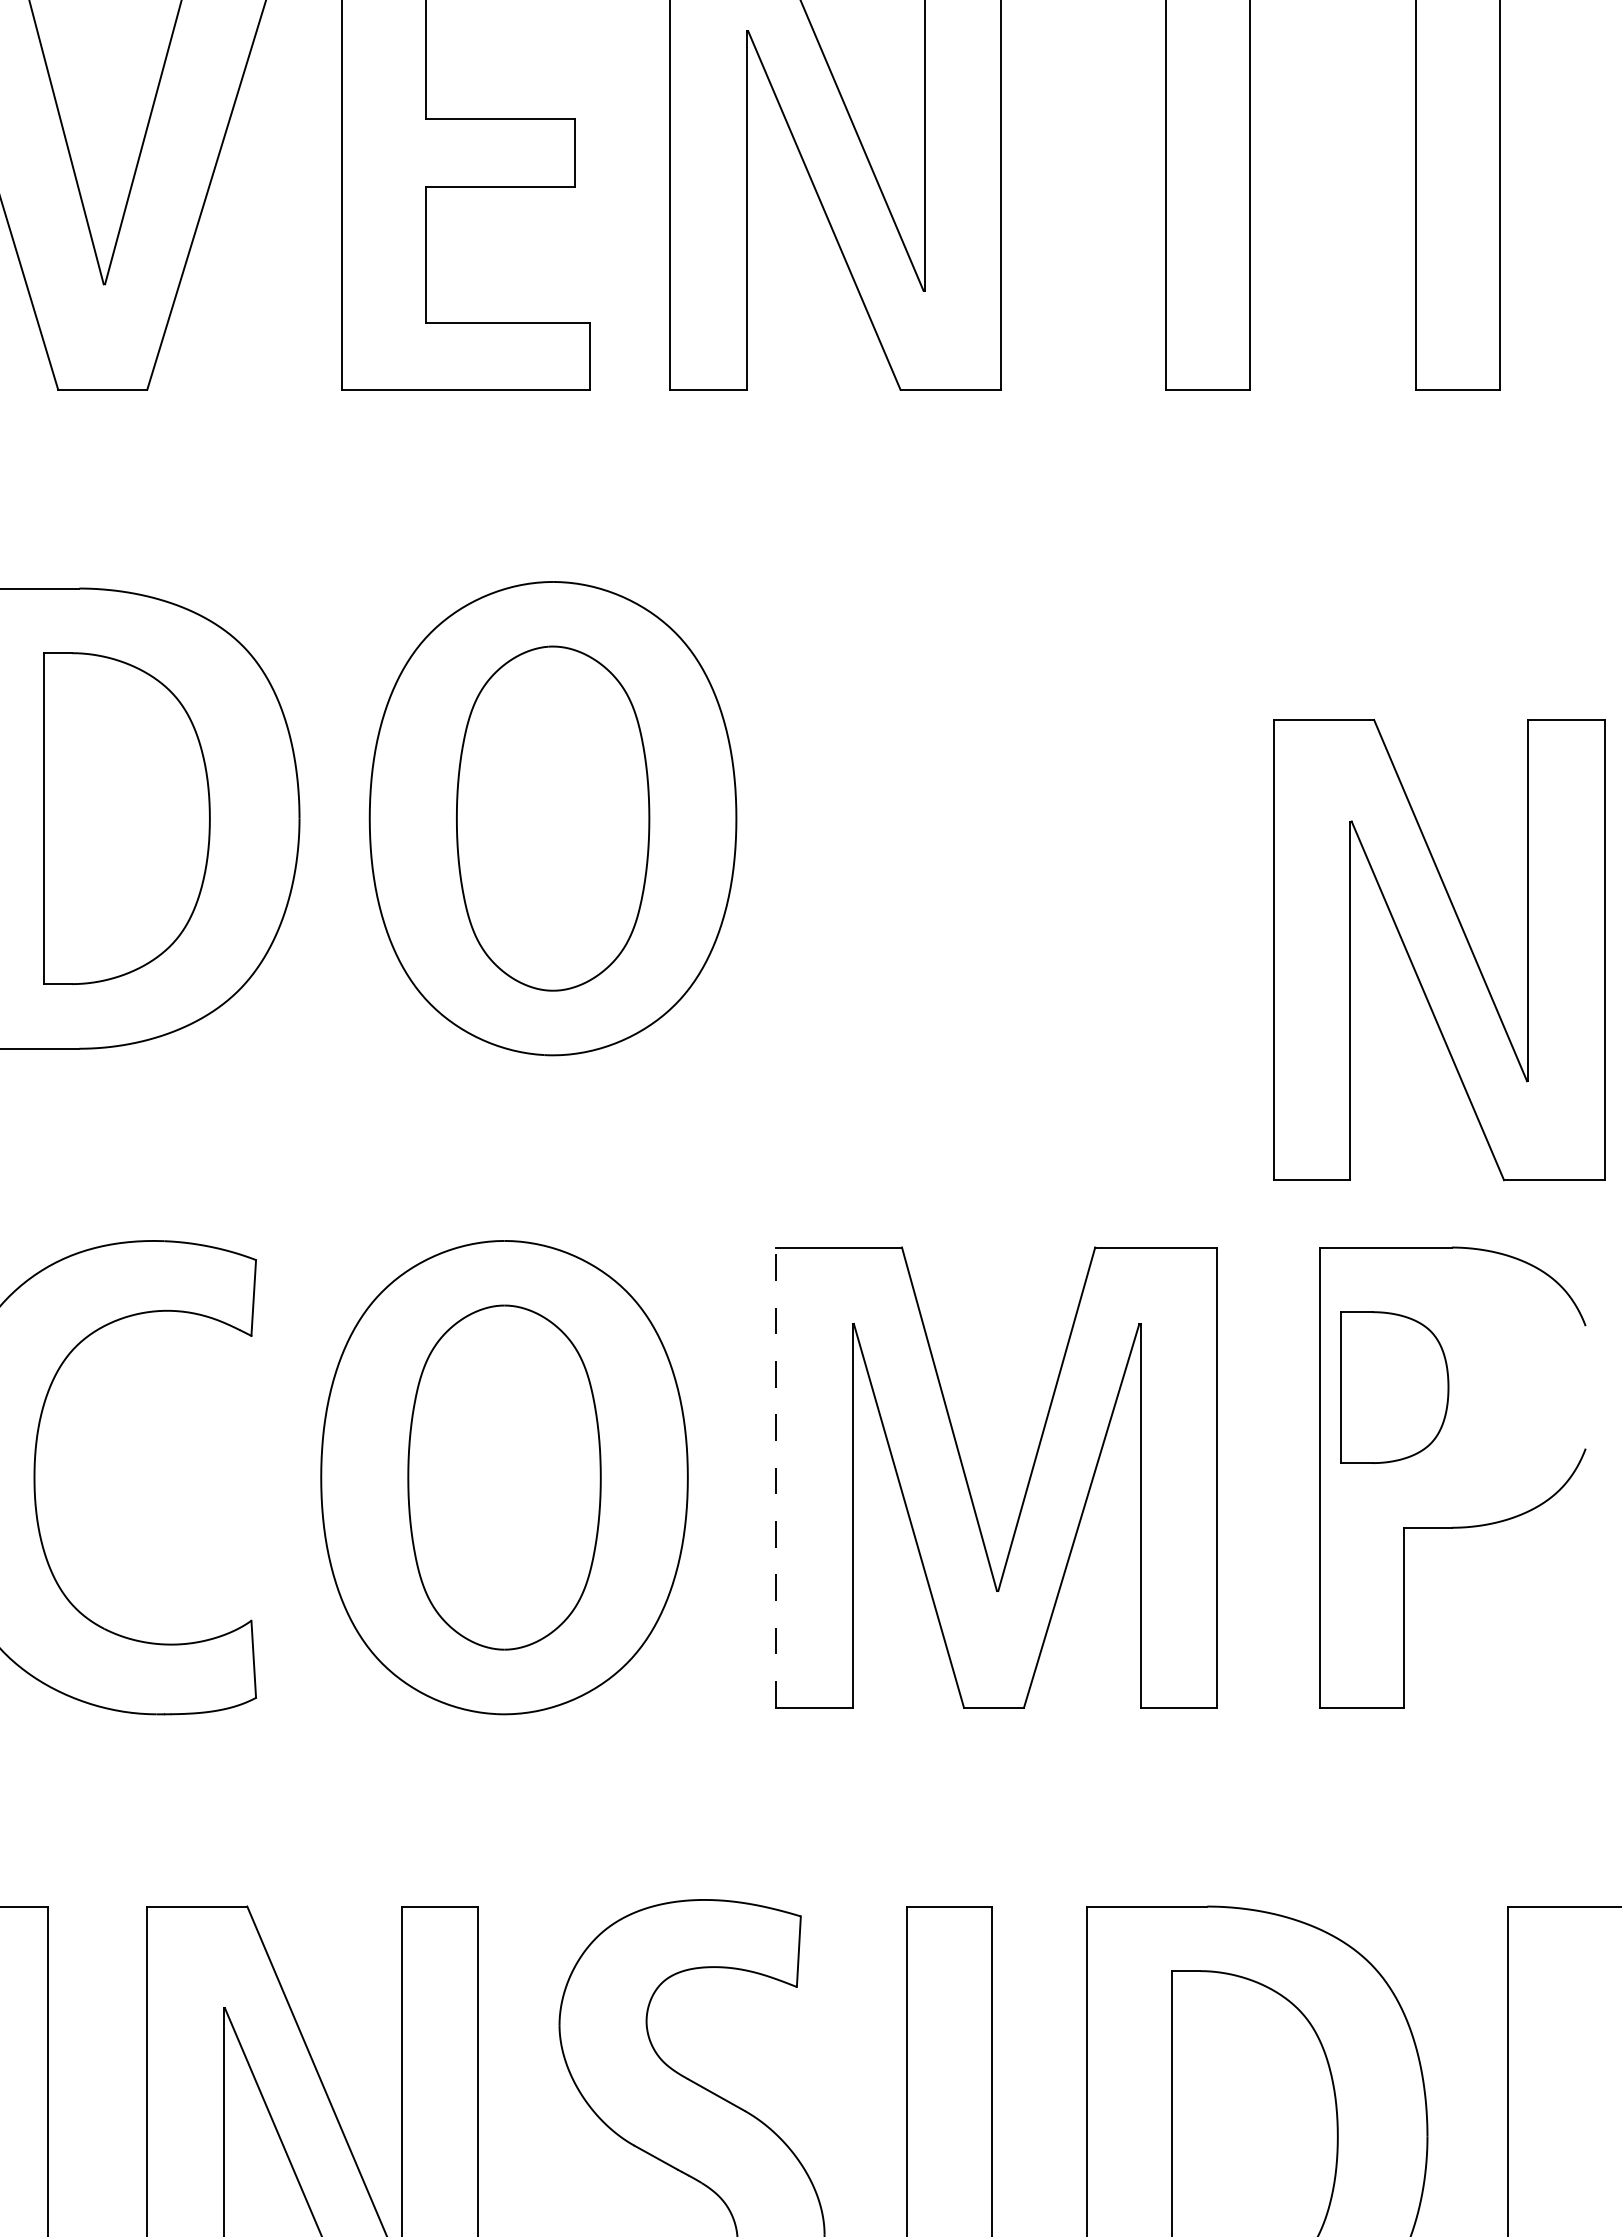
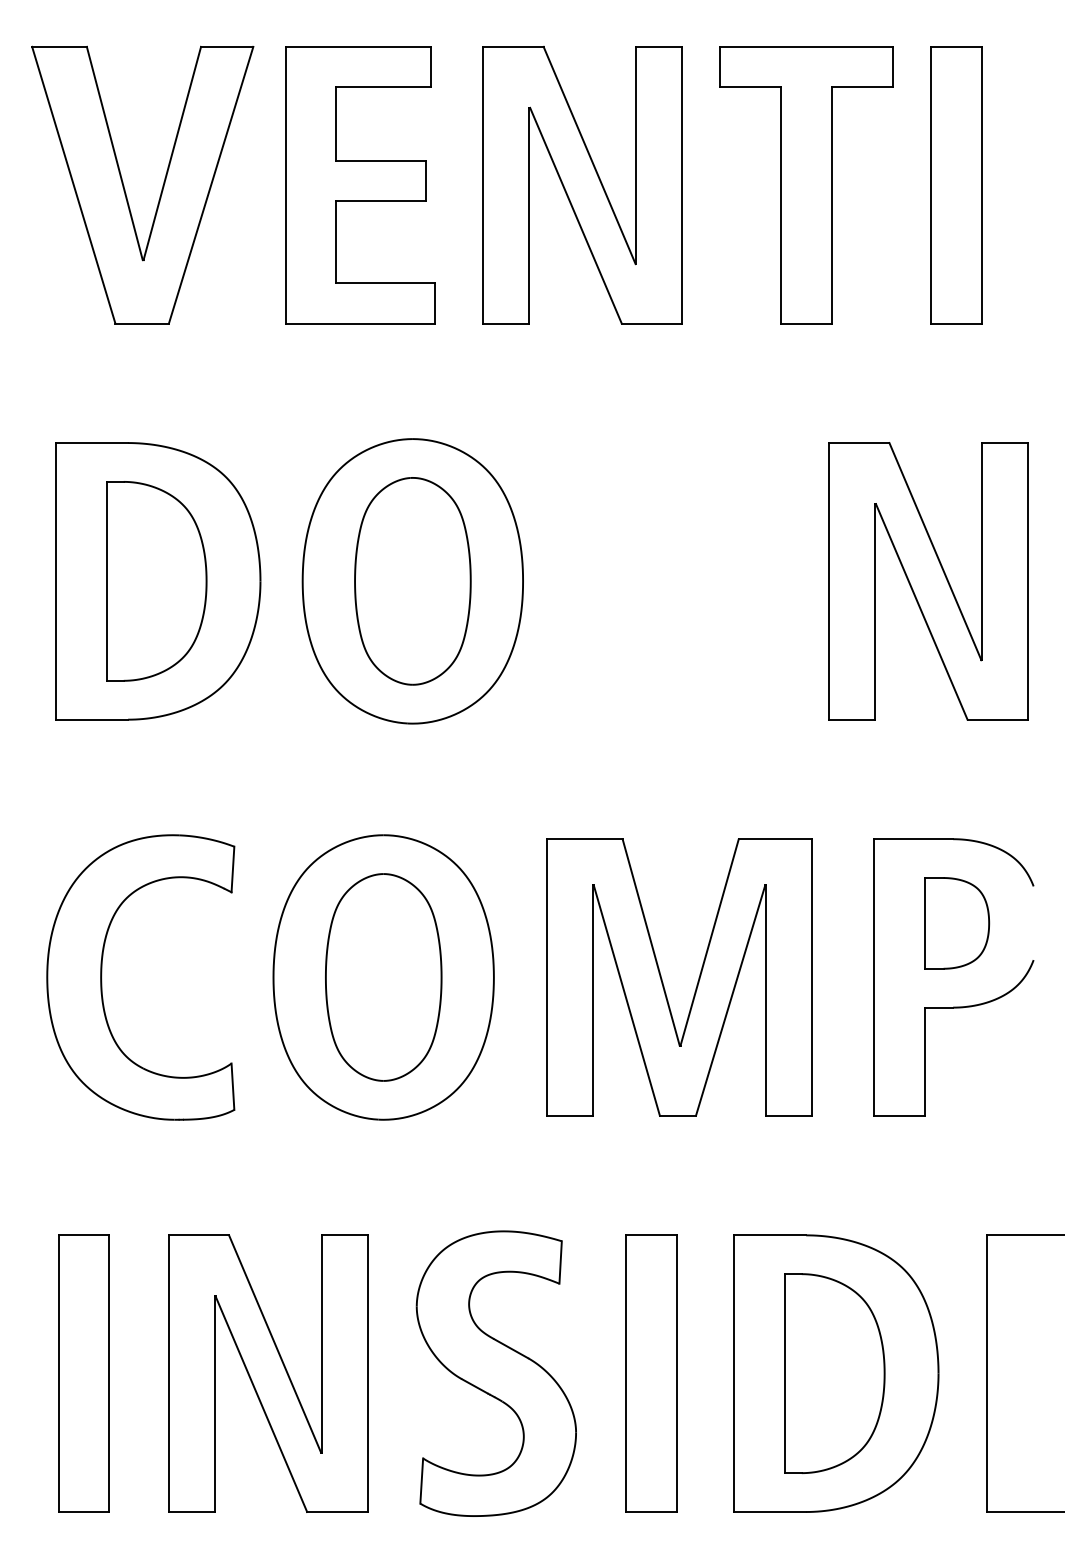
part: (1439, 950) -> (928, 581), moved
part: (1395, 1387) -> (957, 923), moved
line: (775, 1477) -> (546, 977), dashed -> solid

